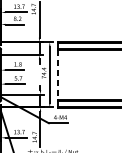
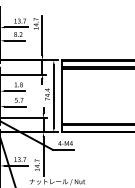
line: (57, 74) -> (62, 96), dashed -> solid

